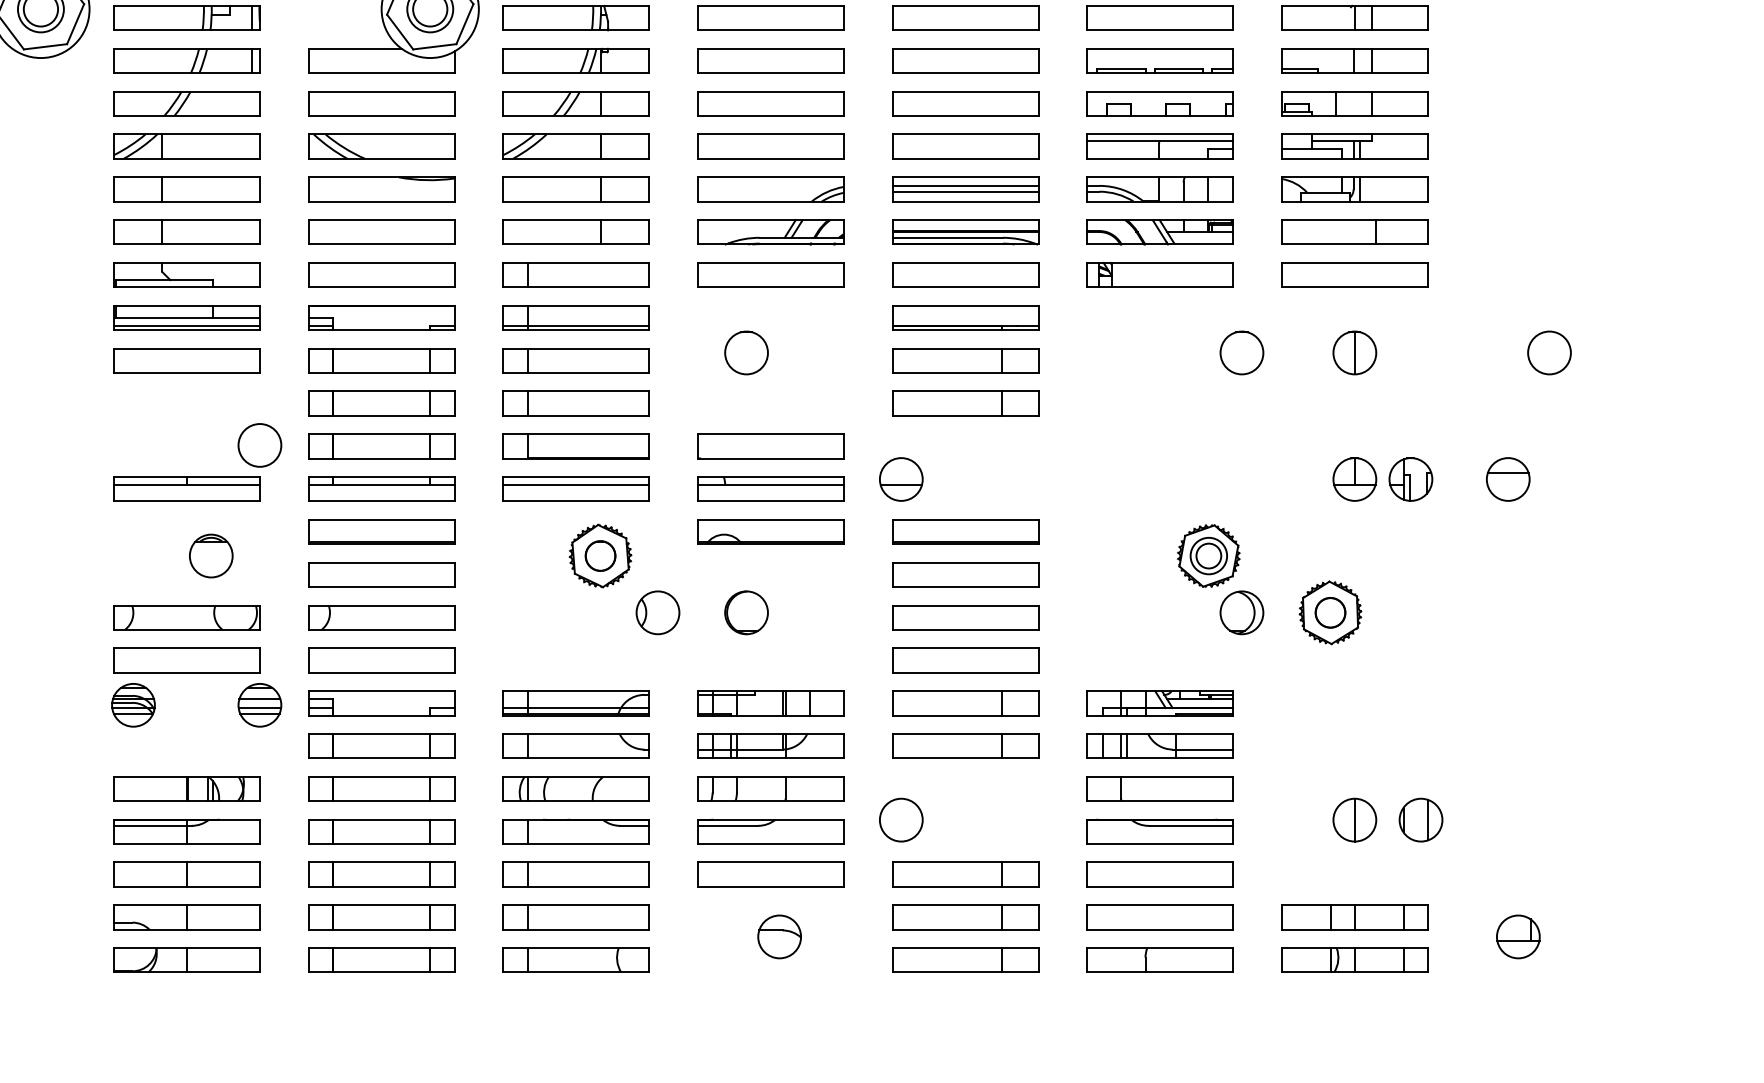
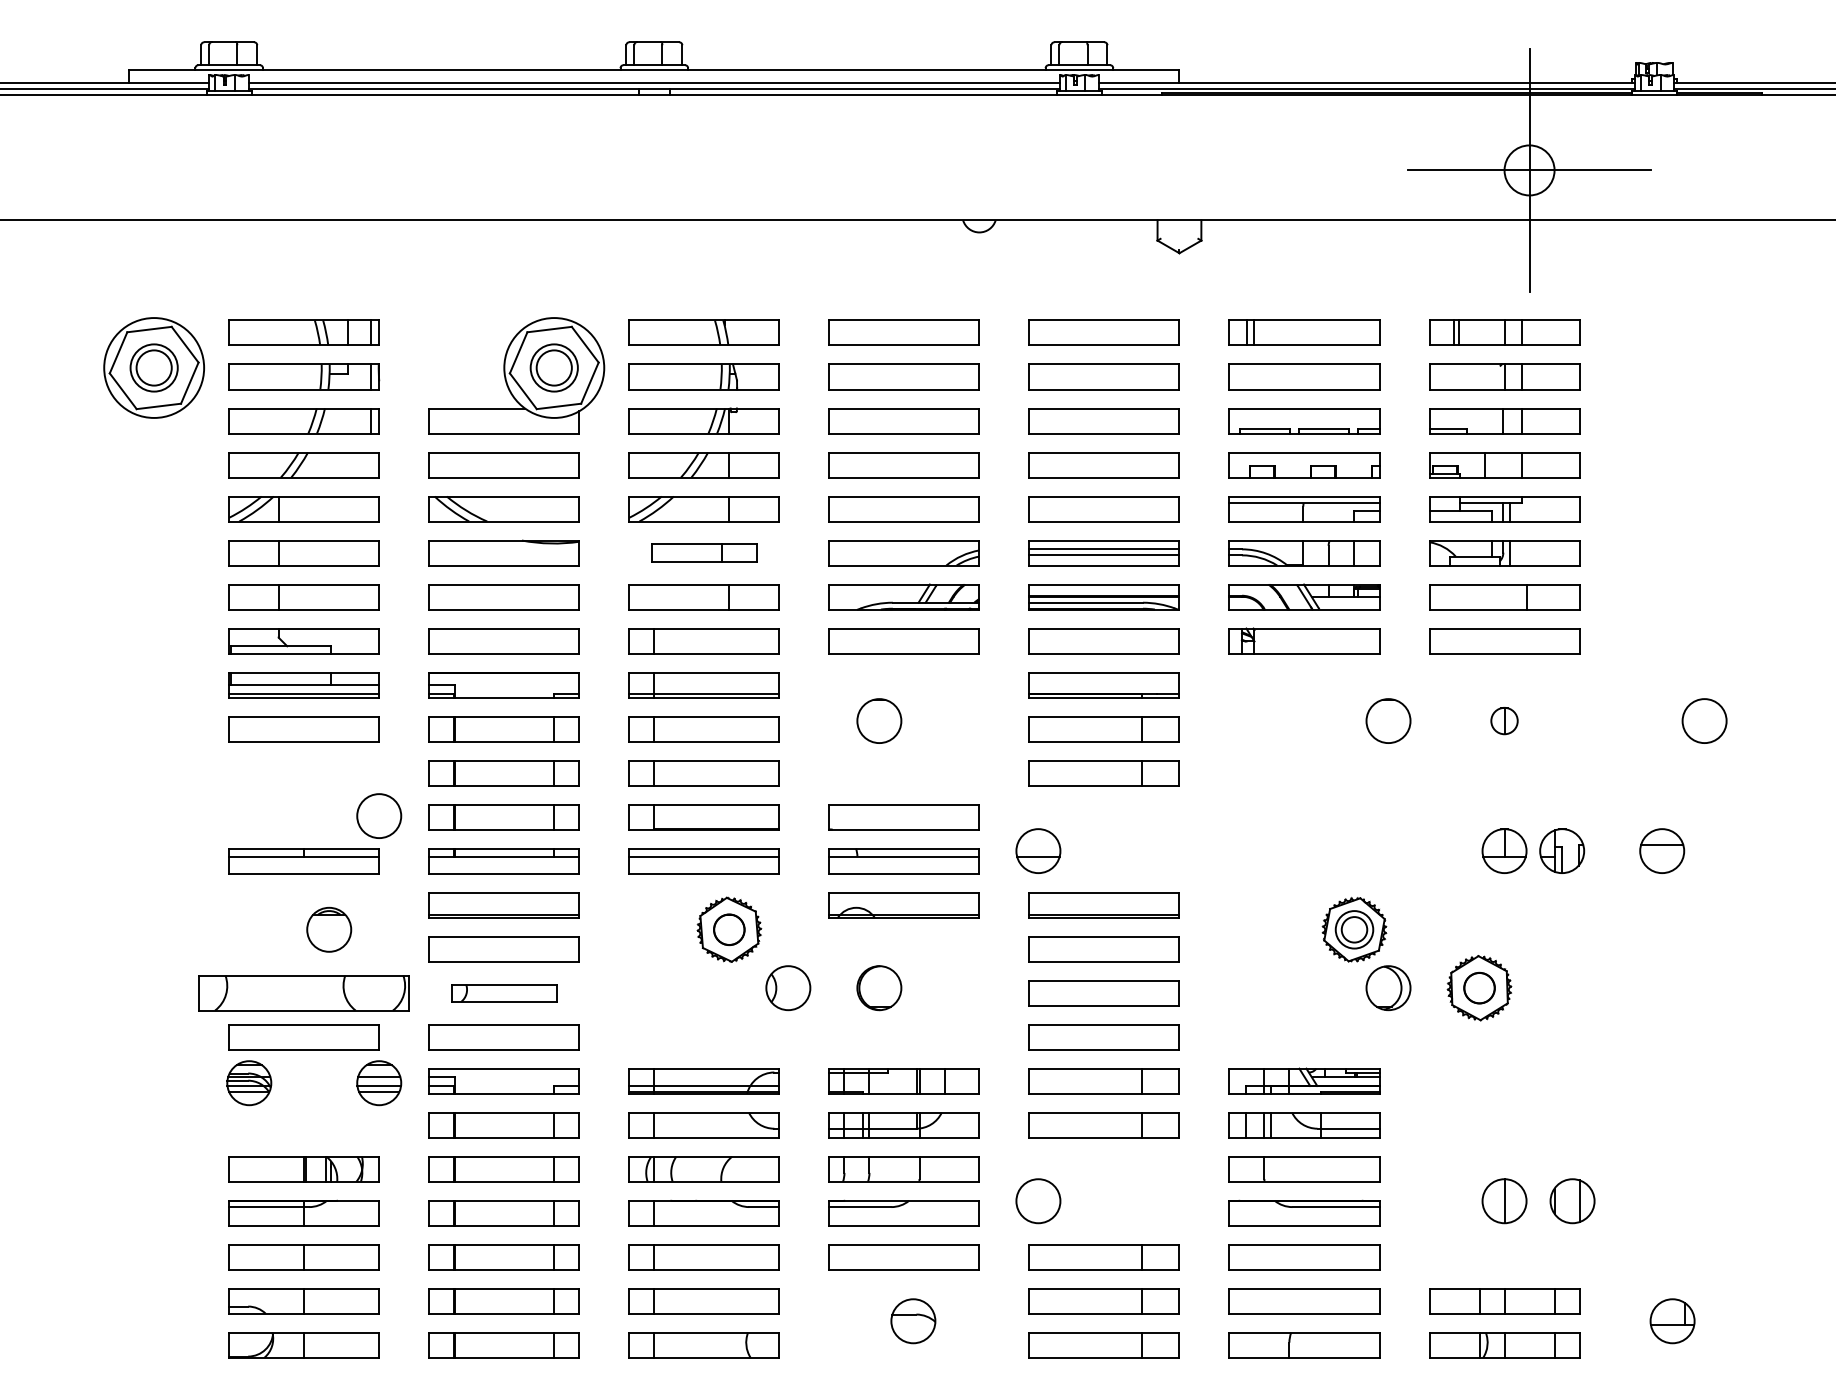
part: (575, 189) -> (703, 553), size x0.7
part: (1354, 352) -> (1504, 720), size x0.6
part: (186, 618) -> (303, 993), size x1.4
part: (380, 618) -> (503, 993), size x0.7

